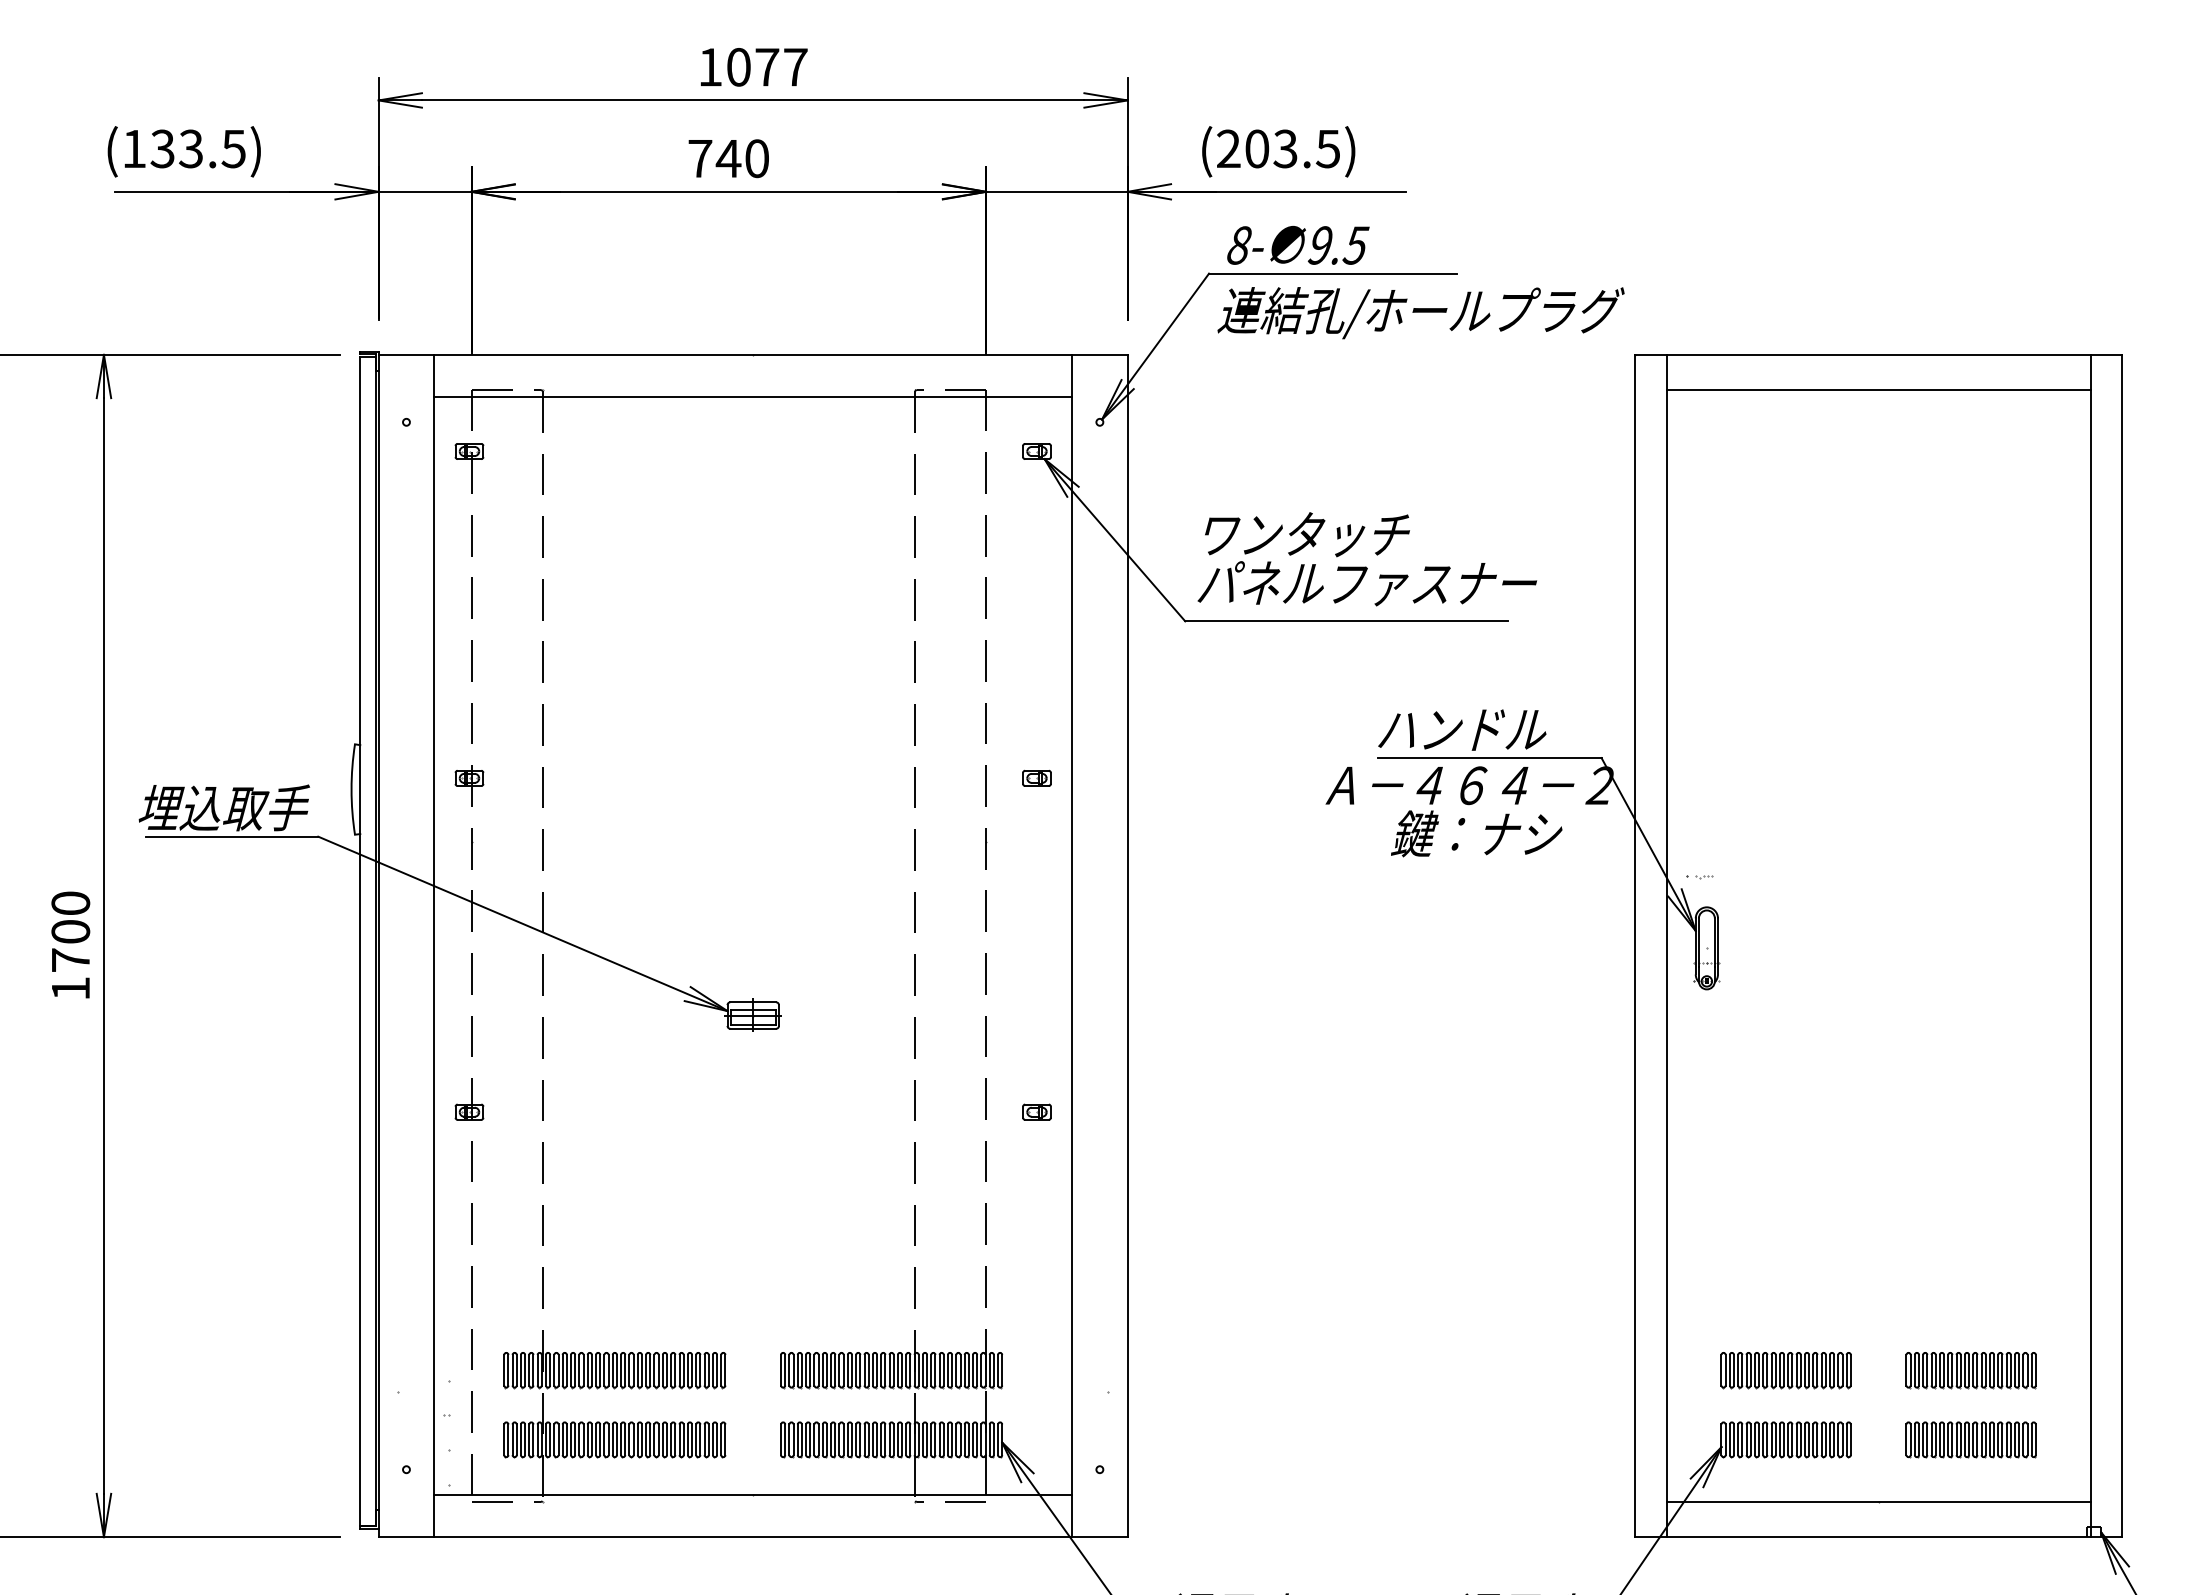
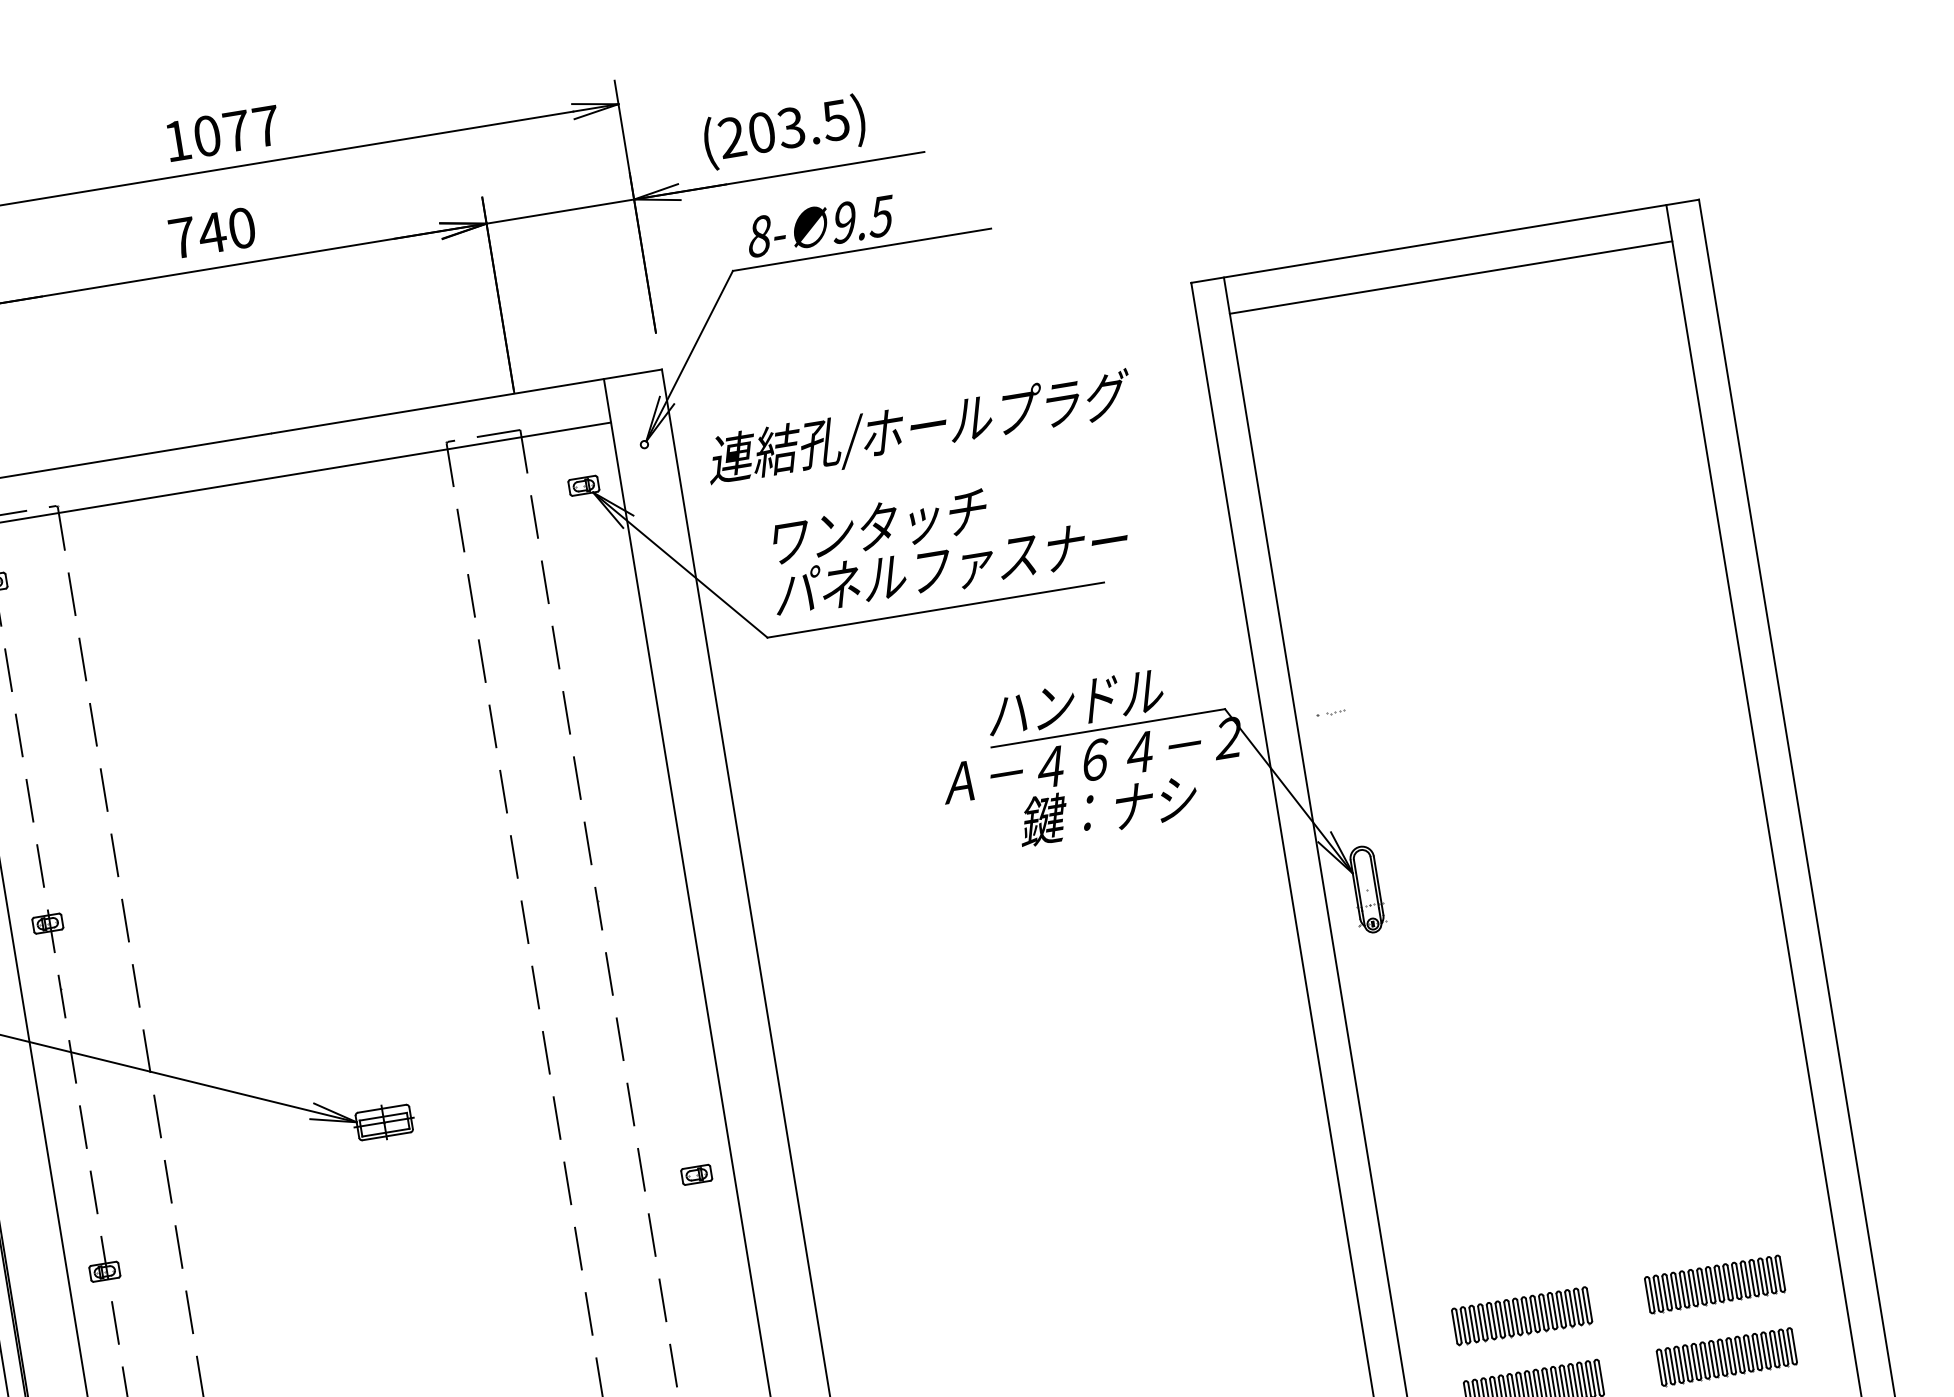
text: (1420, 313) -> (919, 429), moved
part: (1036, 777) -> (639, 825), removed
part: (1699, 877) -> (1330, 713), moved

